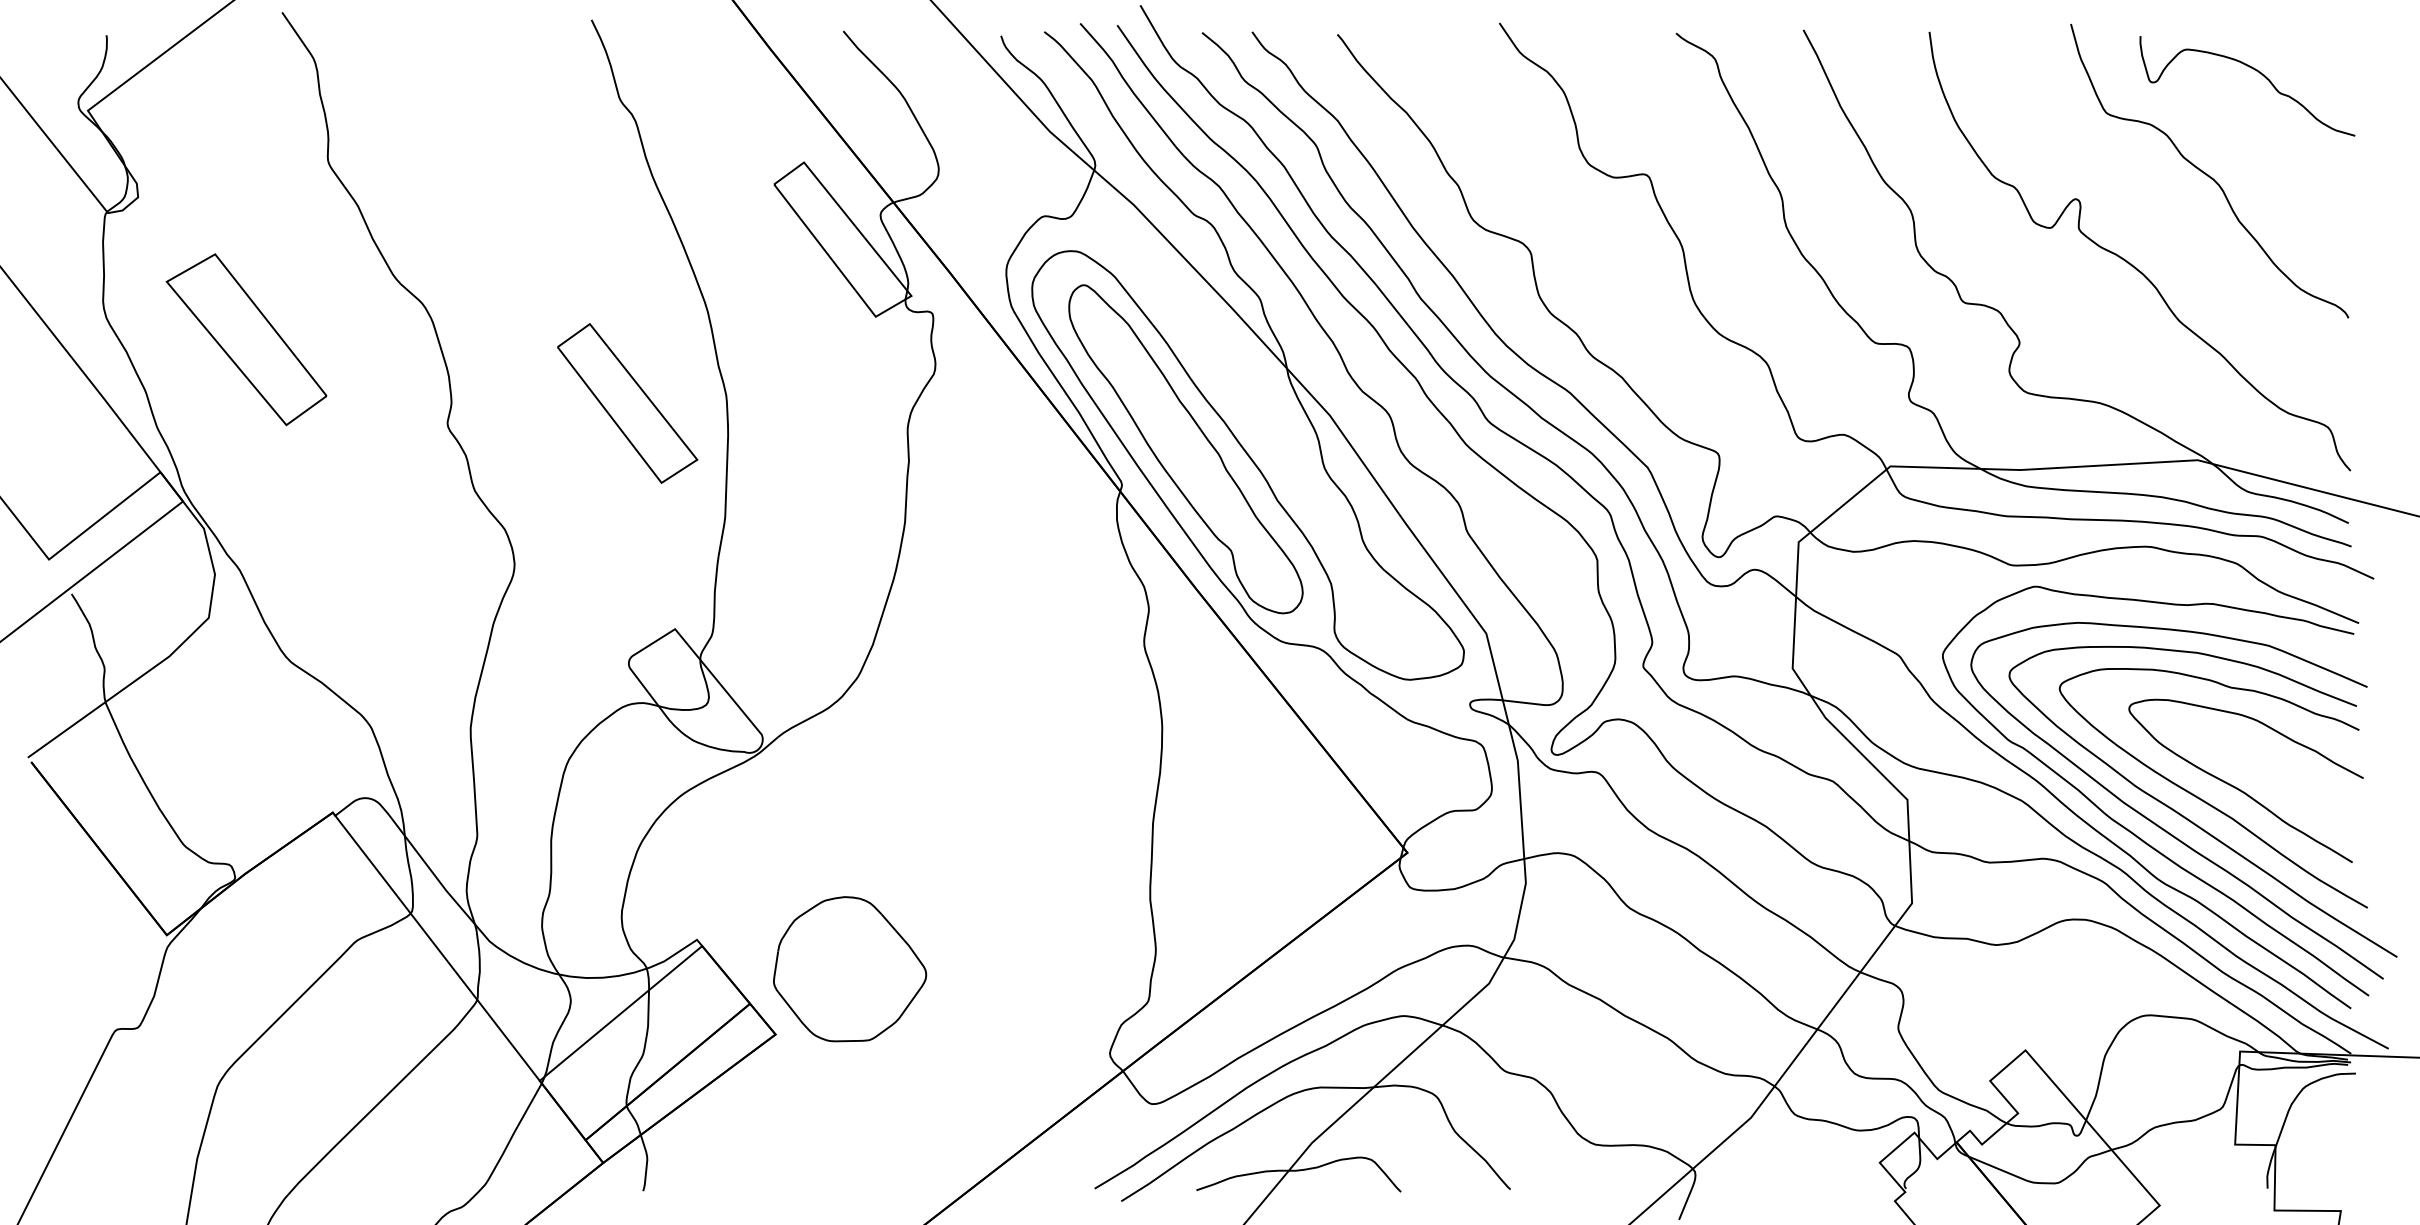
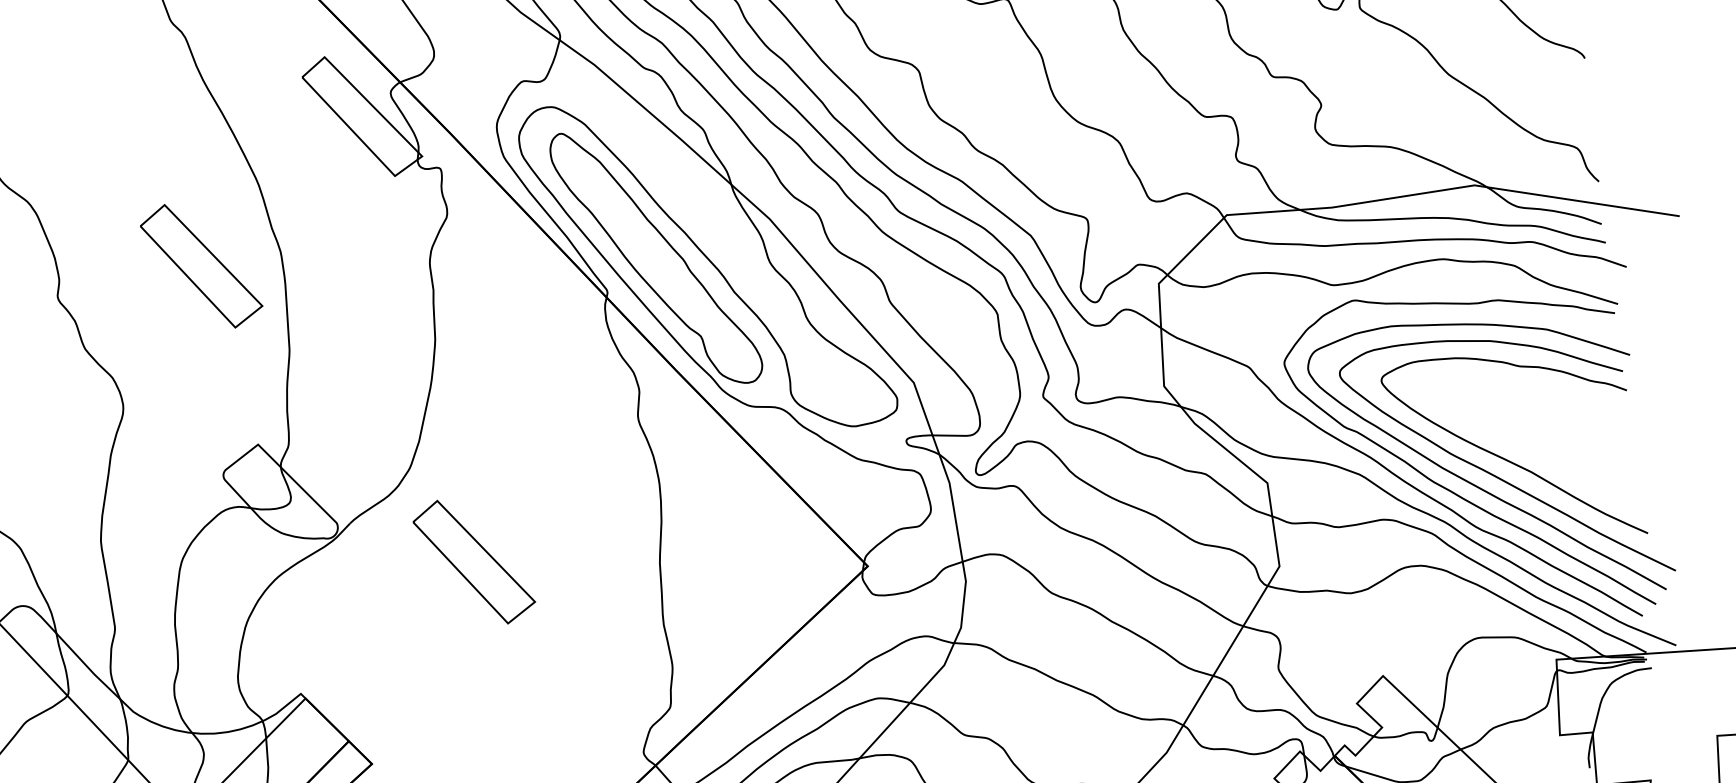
curve: (2239, 788) -> (1534, 447), removed
part: (925, 799) -> (474, 562), added
part: (850, 969) -> (427, 705), removed

